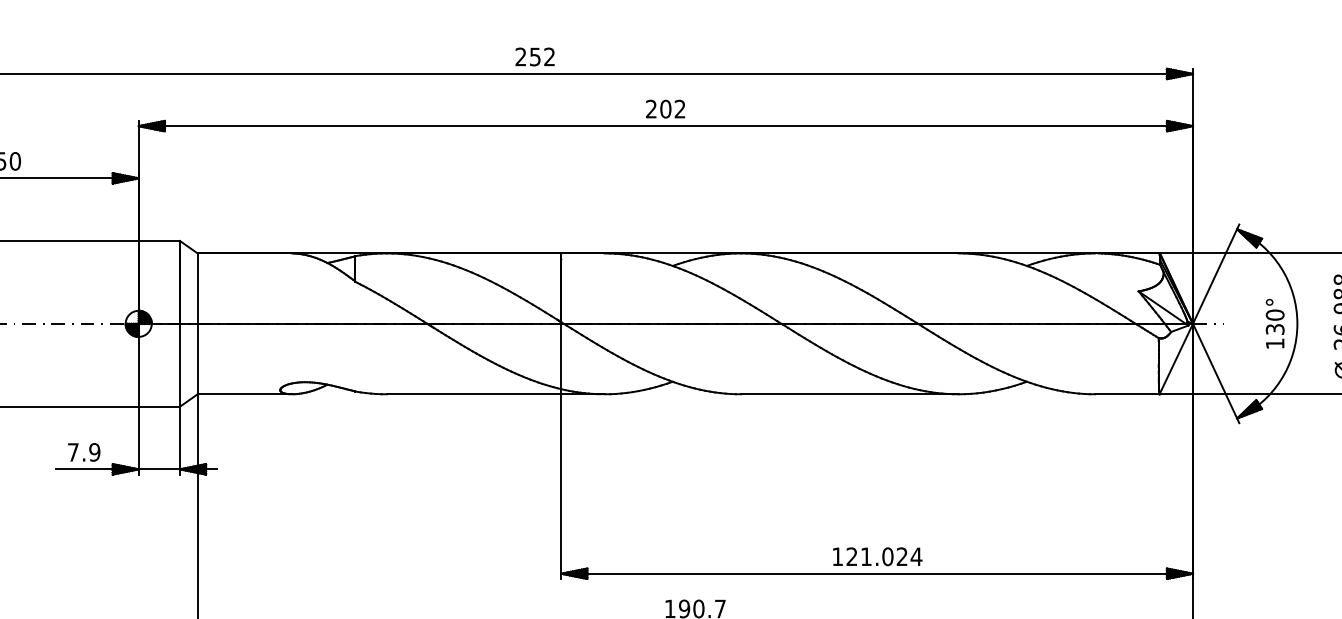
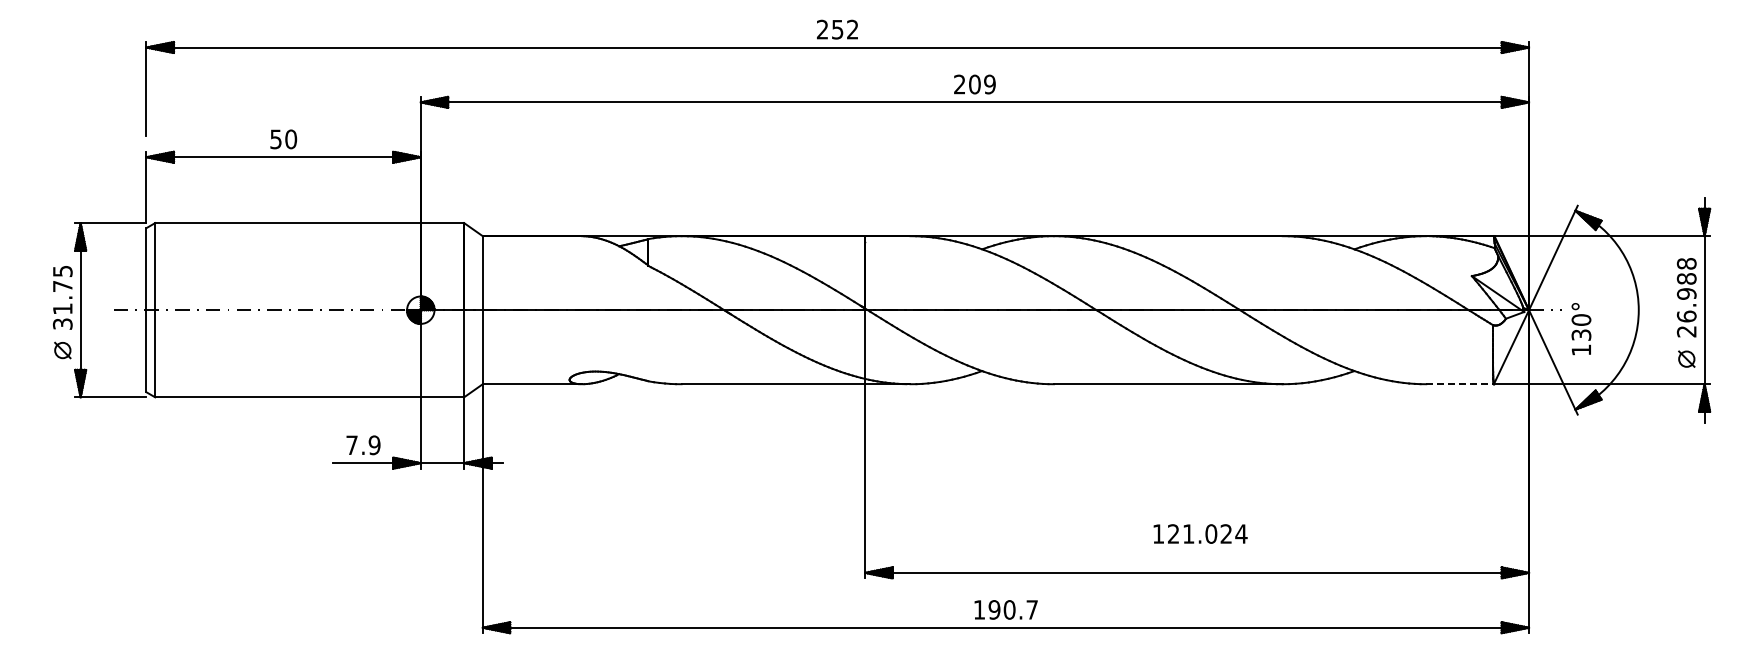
text: (679, 109) -> (989, 84), 202 -> 209
text: (1275, 324) -> (1581, 329), moved
line: (1127, 394) -> (1460, 384), solid -> dashed
text: (877, 556) -> (1200, 533), moved

